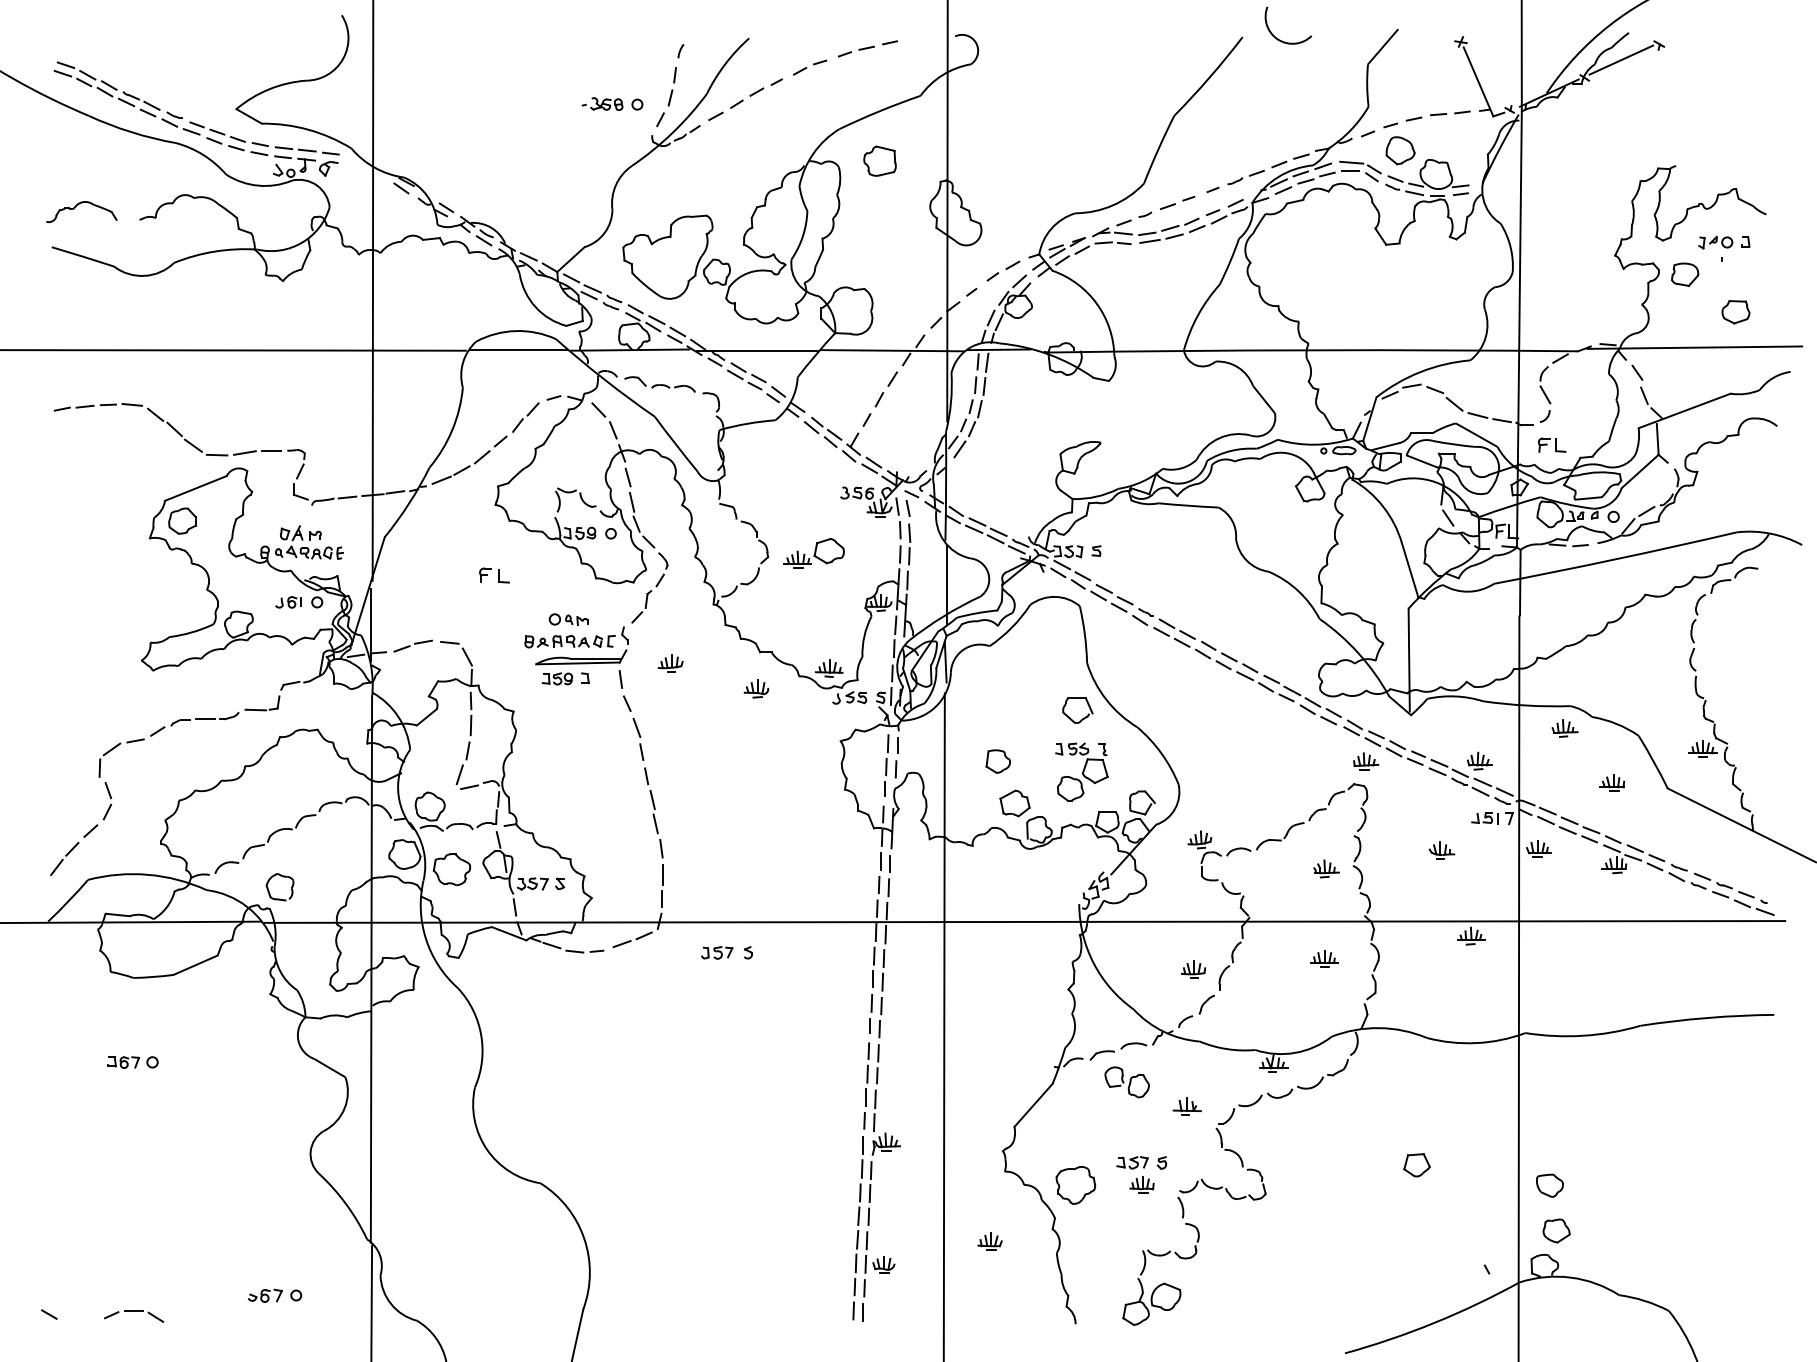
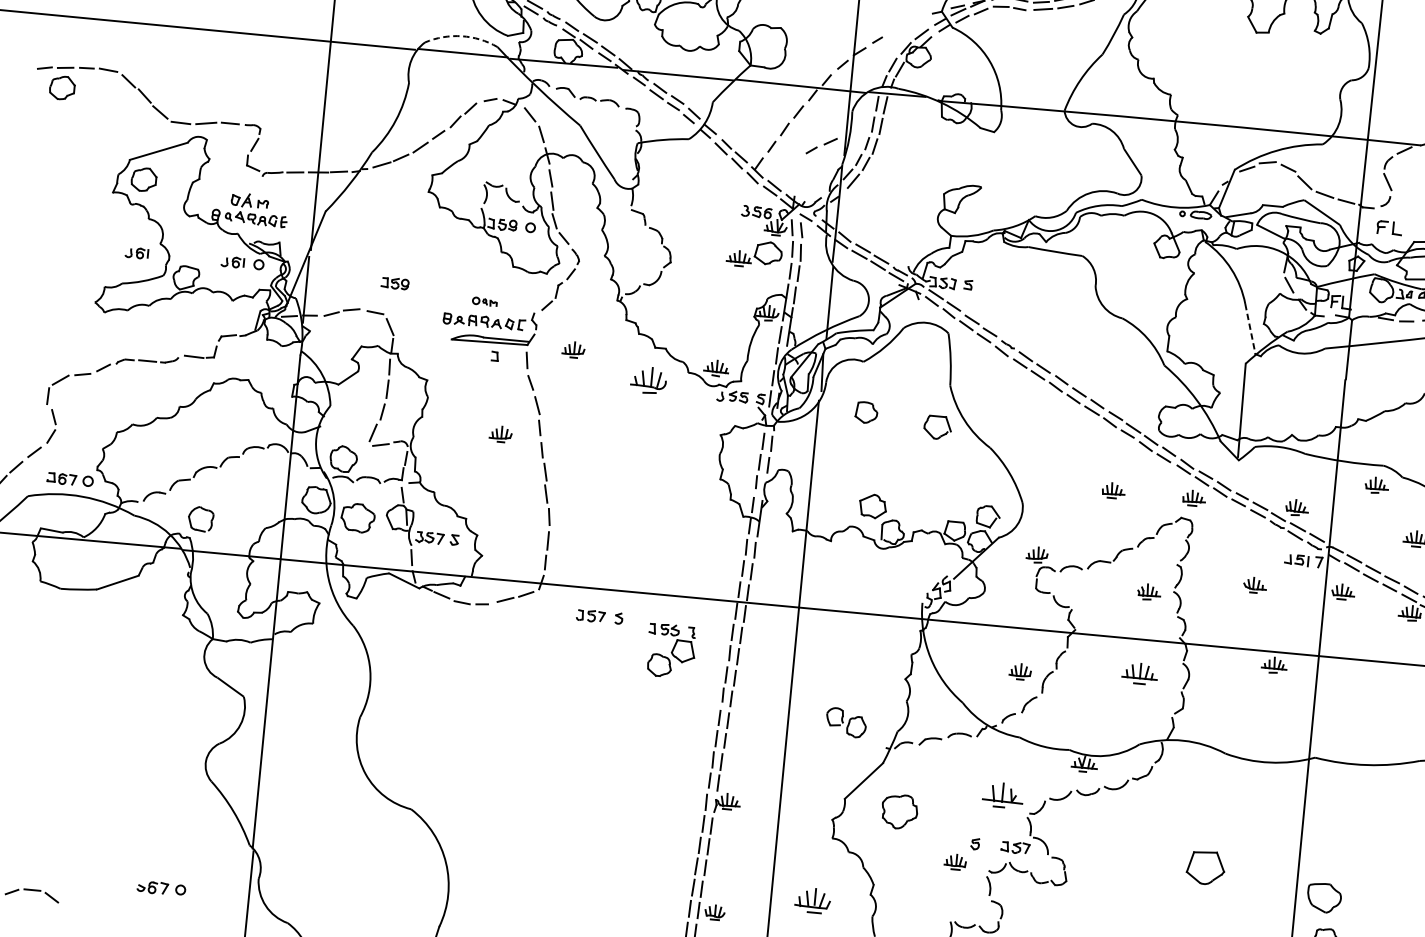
part: (1003, 270) -> (821, 145), moved
arc: (515, 331) -> (461, 36), solid -> dashed
part: (83, 428) -> (62, 87), added
part: (813, 553) -> (753, 254), moved
line: (1410, 570) -> (1250, 329), solid -> dashed
part: (494, 575) -> (421, 255), removed
part: (182, 602) -> (137, 253), added
part: (568, 619) -> (484, 301), size x0.7
part: (557, 678) -> (395, 283), moved
part: (756, 688) -> (648, 380), size x1.6
part: (997, 761) -> (865, 412), moved
part: (1277, 761) -> (1114, 490), added
part: (599, 763) -> (500, 434), added
part: (1081, 771) -> (670, 650), moved
part: (1324, 958) -> (1139, 673), size x1.4
part: (132, 1062) -> (70, 479), moved
part: (1126, 1082) -> (845, 722), moved
part: (1186, 1106) -> (1002, 795), size x1.6
part: (1132, 1162) -> (1015, 847), moved
part: (1416, 1165) -> (1205, 868), size x1.6
part: (1075, 1185) -> (899, 811), moved
part: (1549, 1185) -> (1323, 897), size x1.4
part: (989, 1241) -> (812, 900), size x1.6

